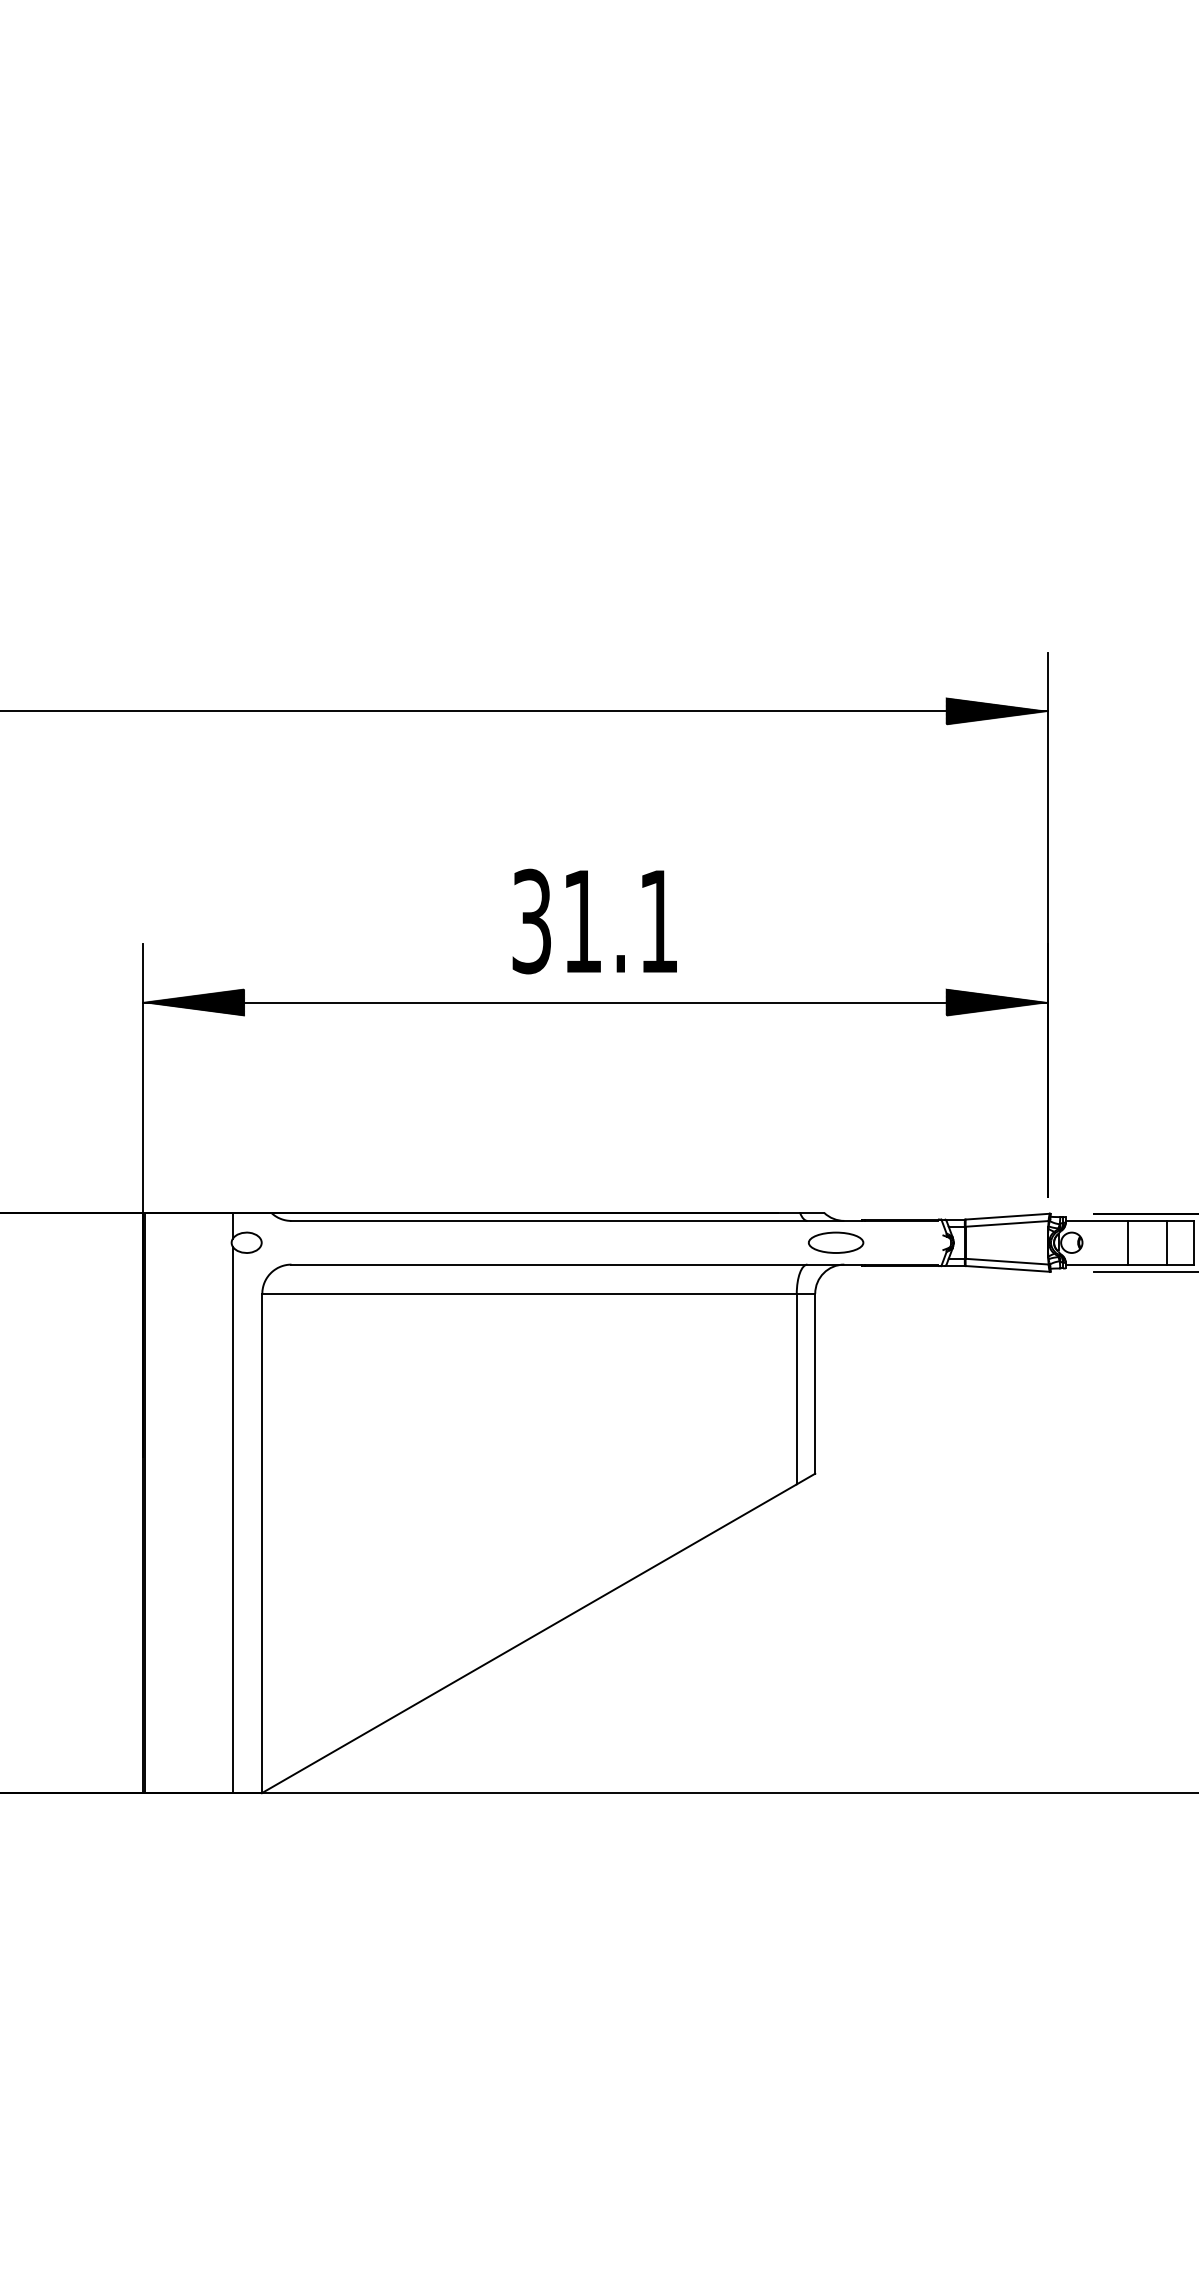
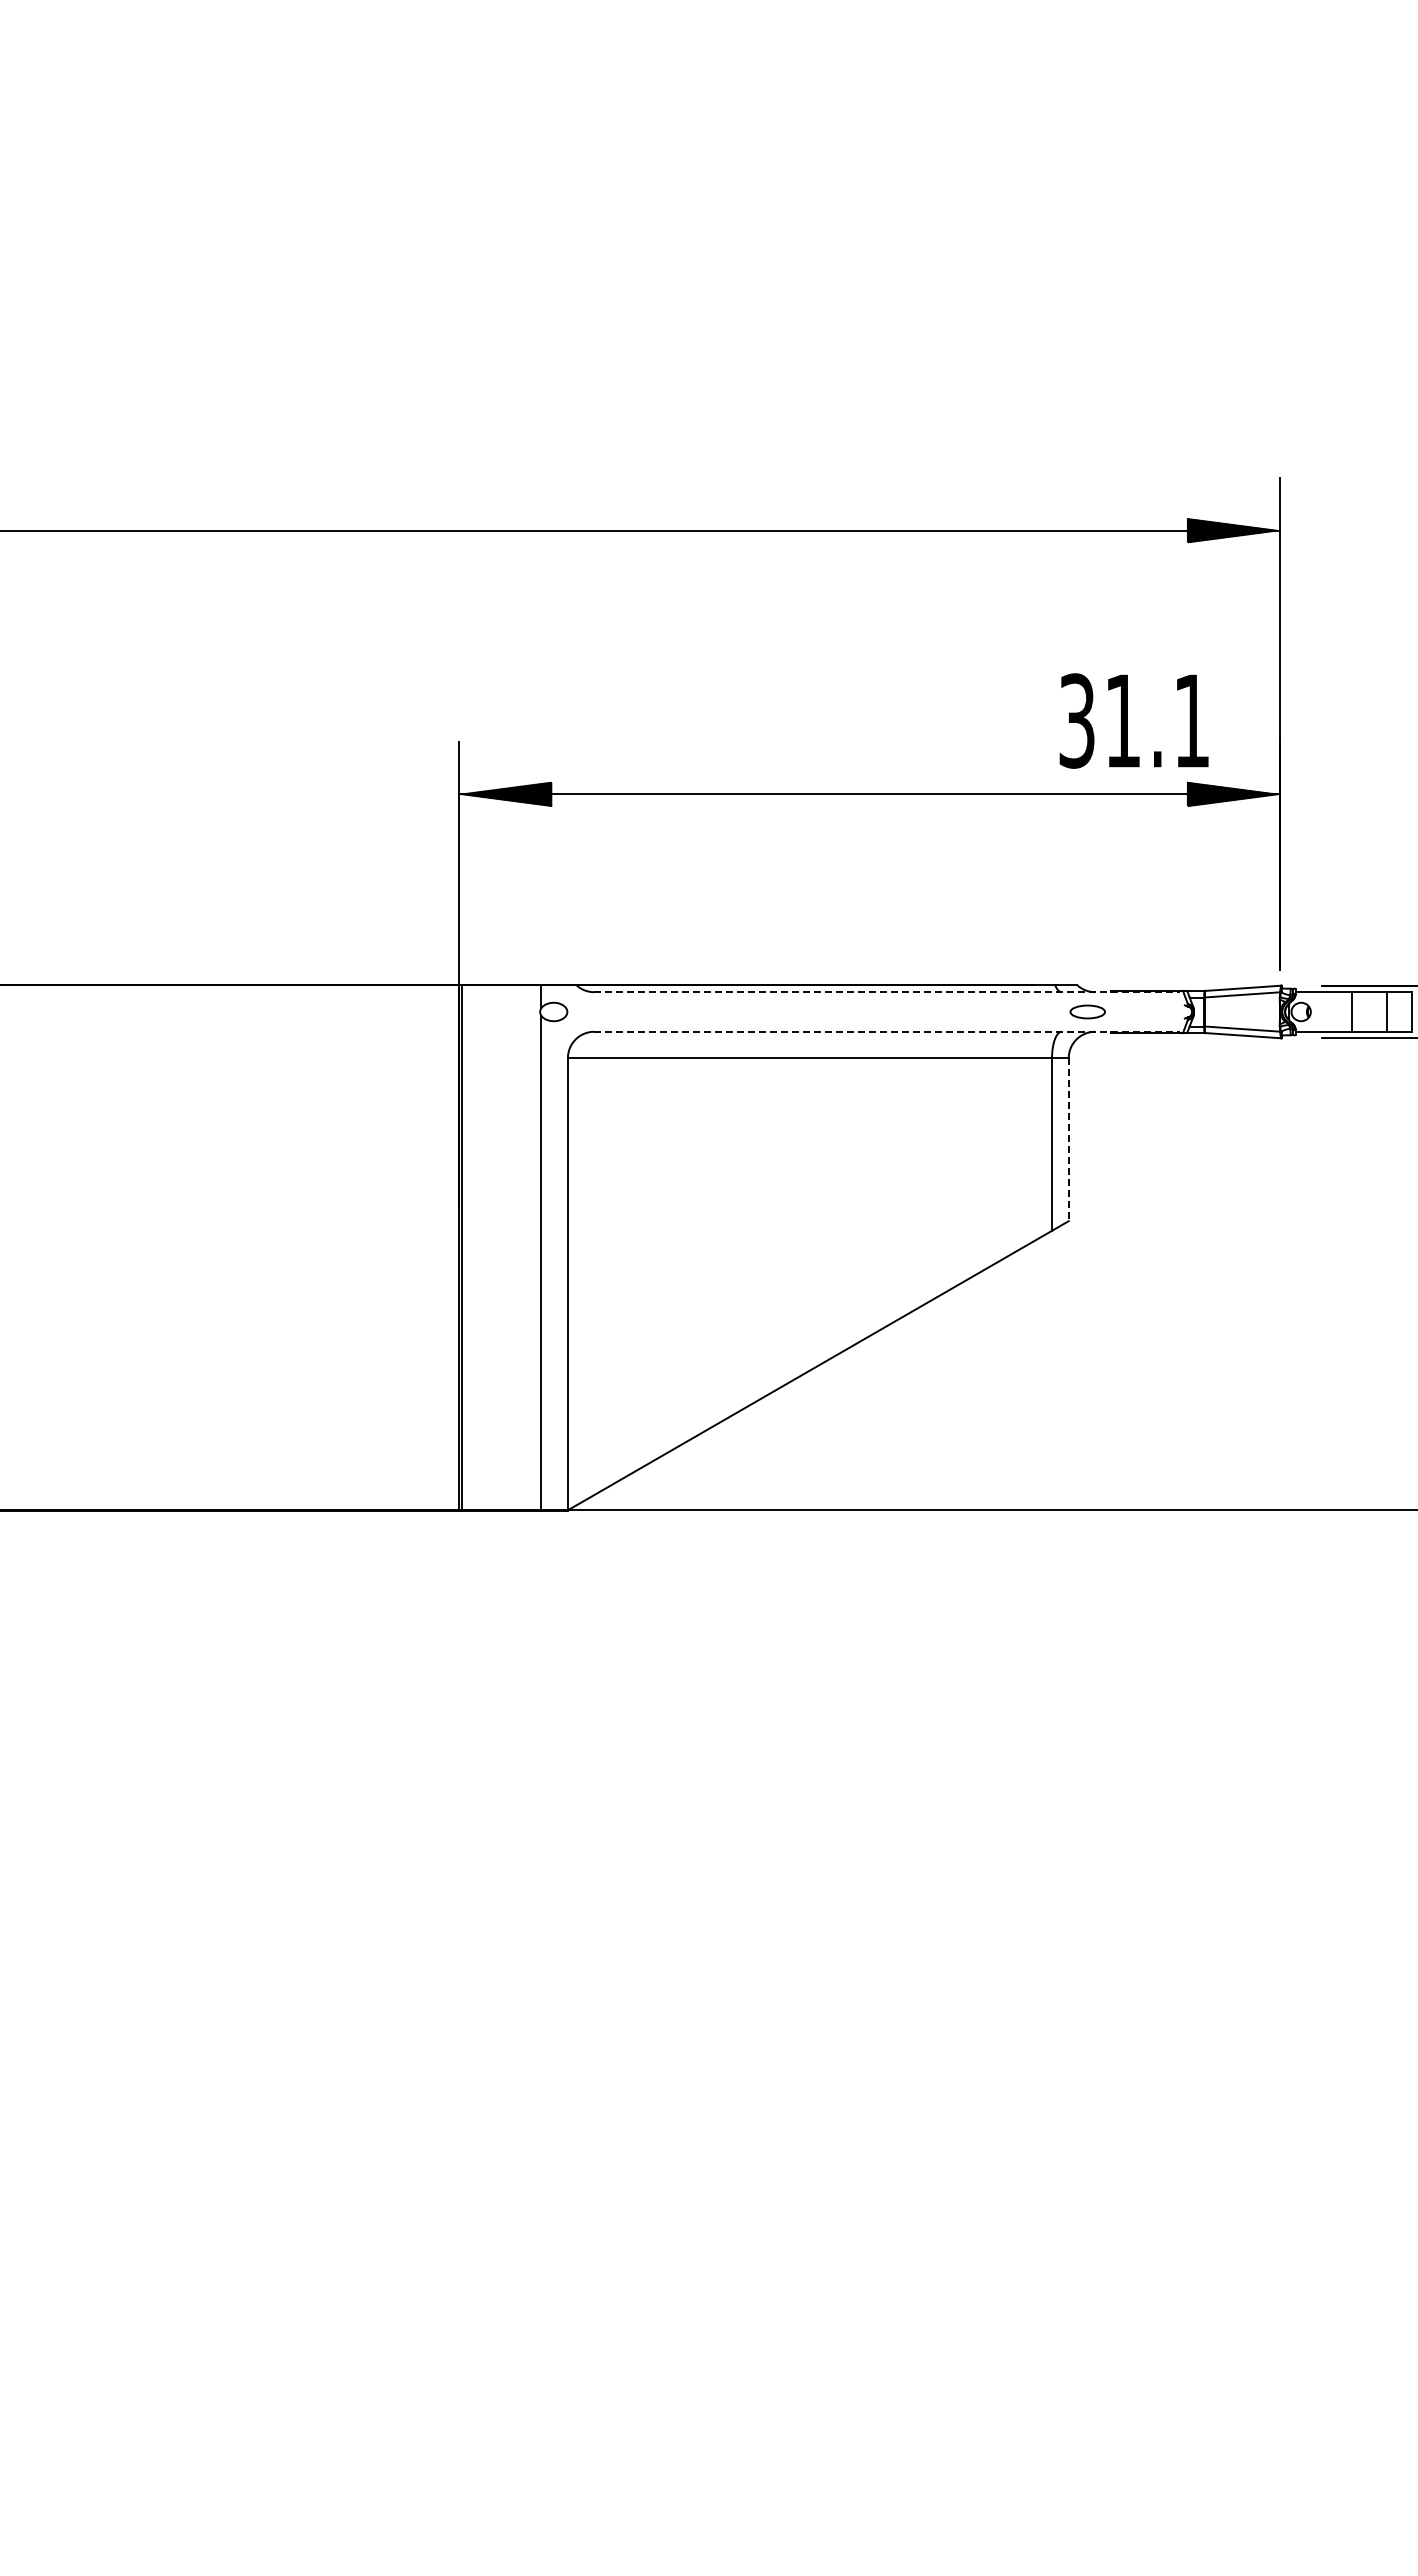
text: (594, 920) -> (1133, 720), moved
line: (615, 1221) -> (887, 992), solid -> dashed
part: (835, 1242) -> (1087, 1011), size x0.7
line: (615, 1264) -> (887, 1031), solid -> dashed
line: (814, 1383) -> (1068, 1139), solid -> dashed

